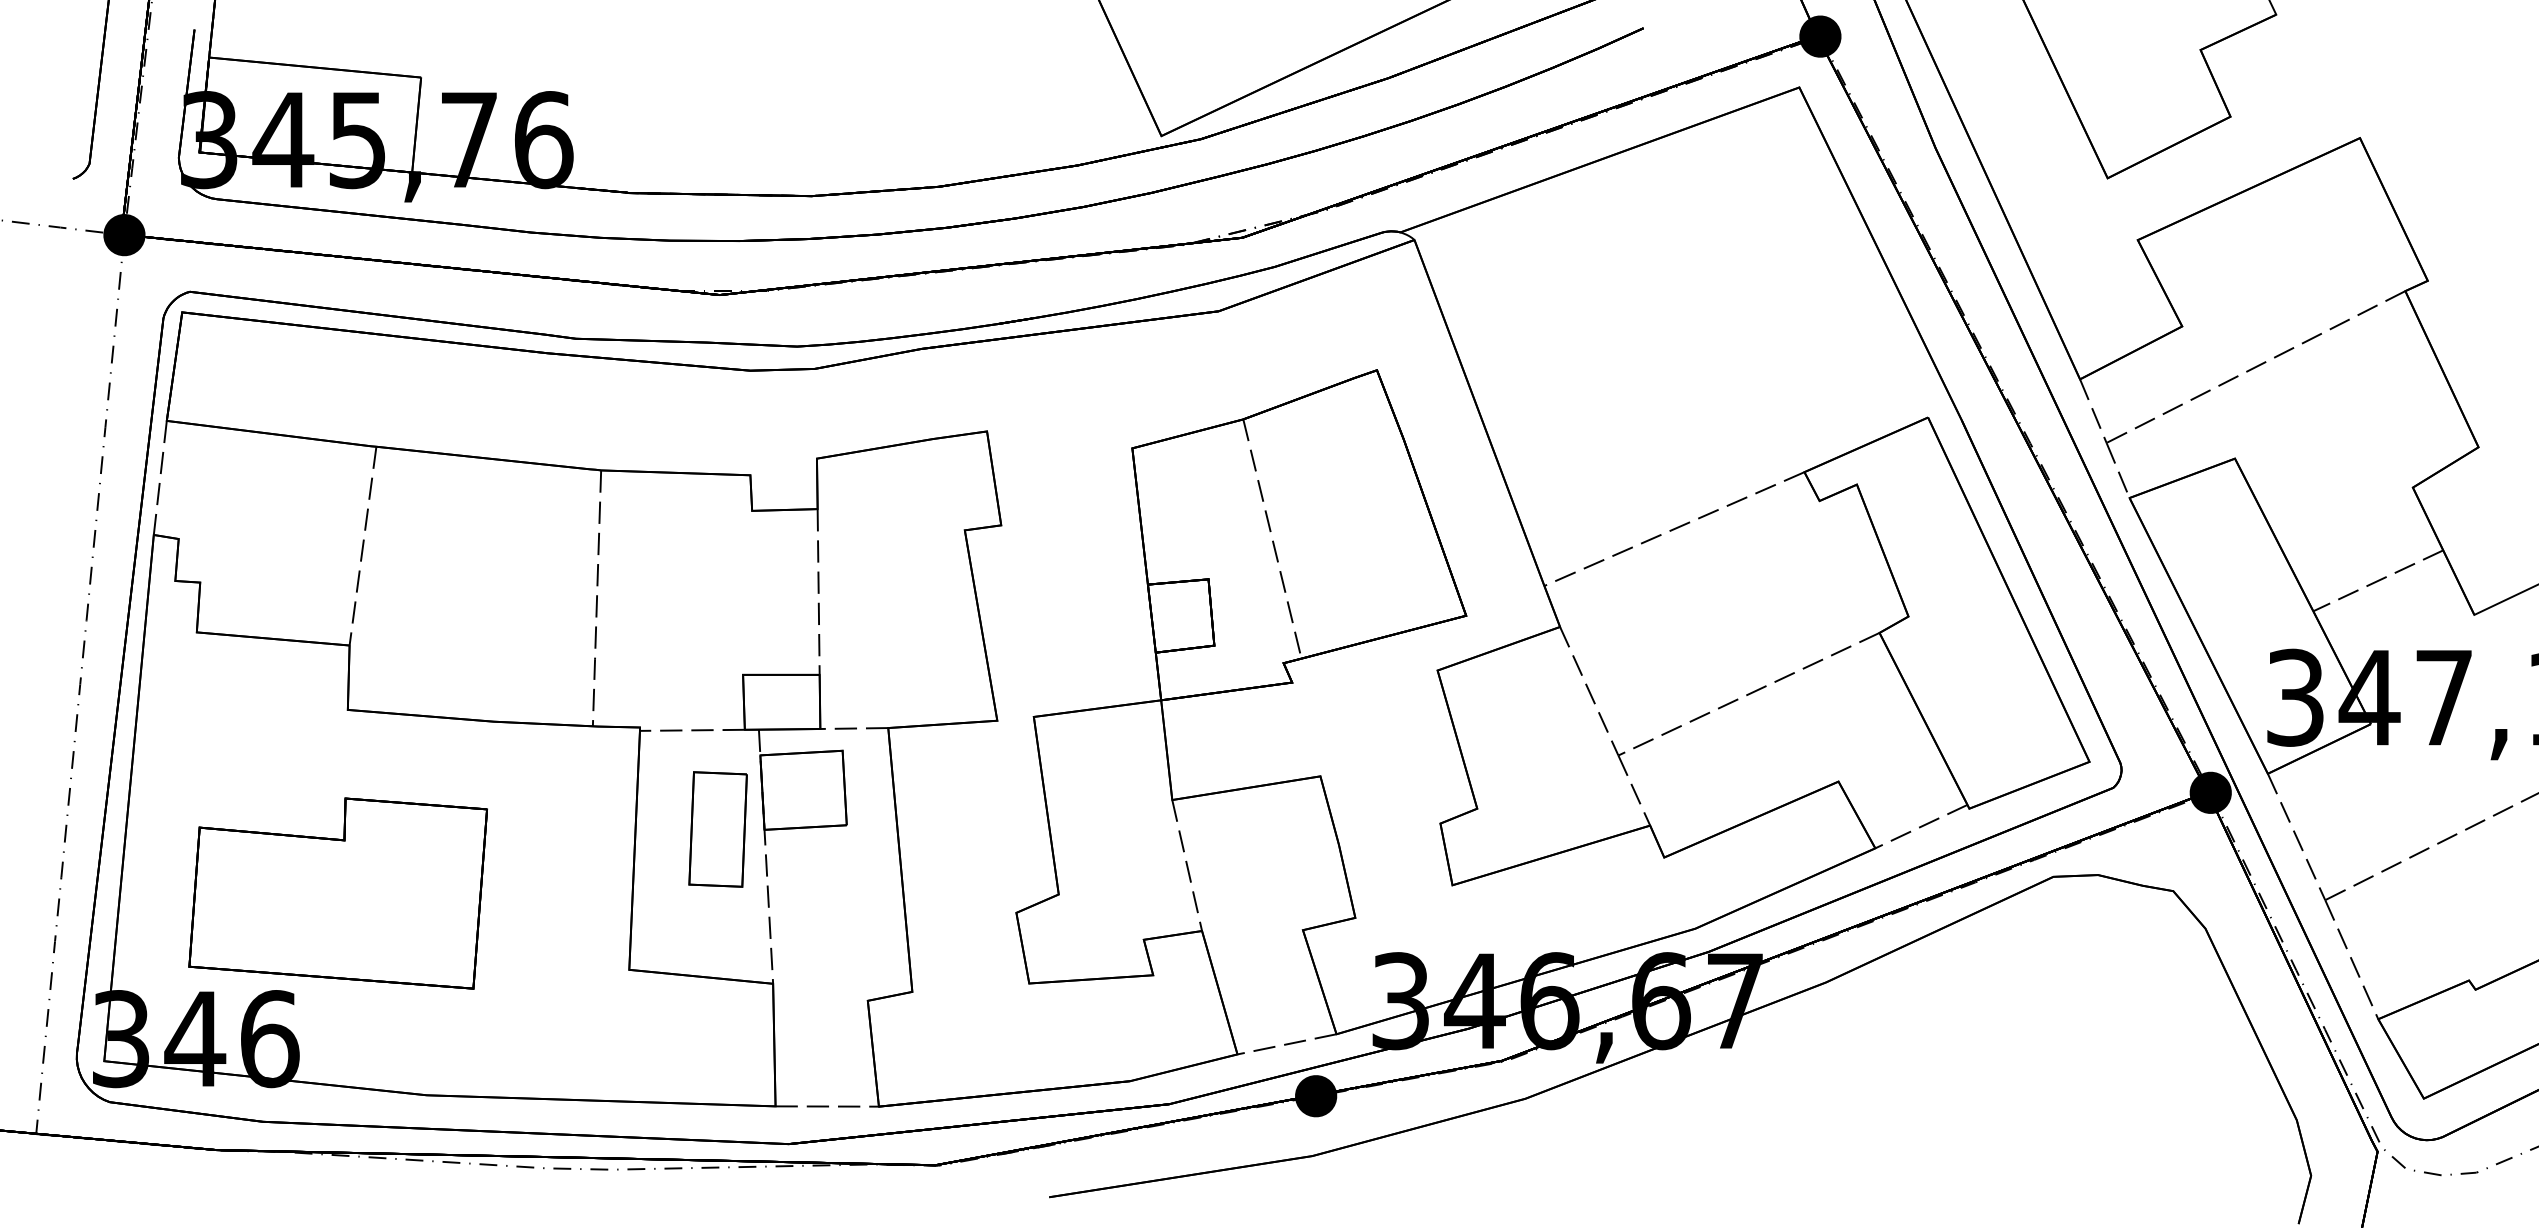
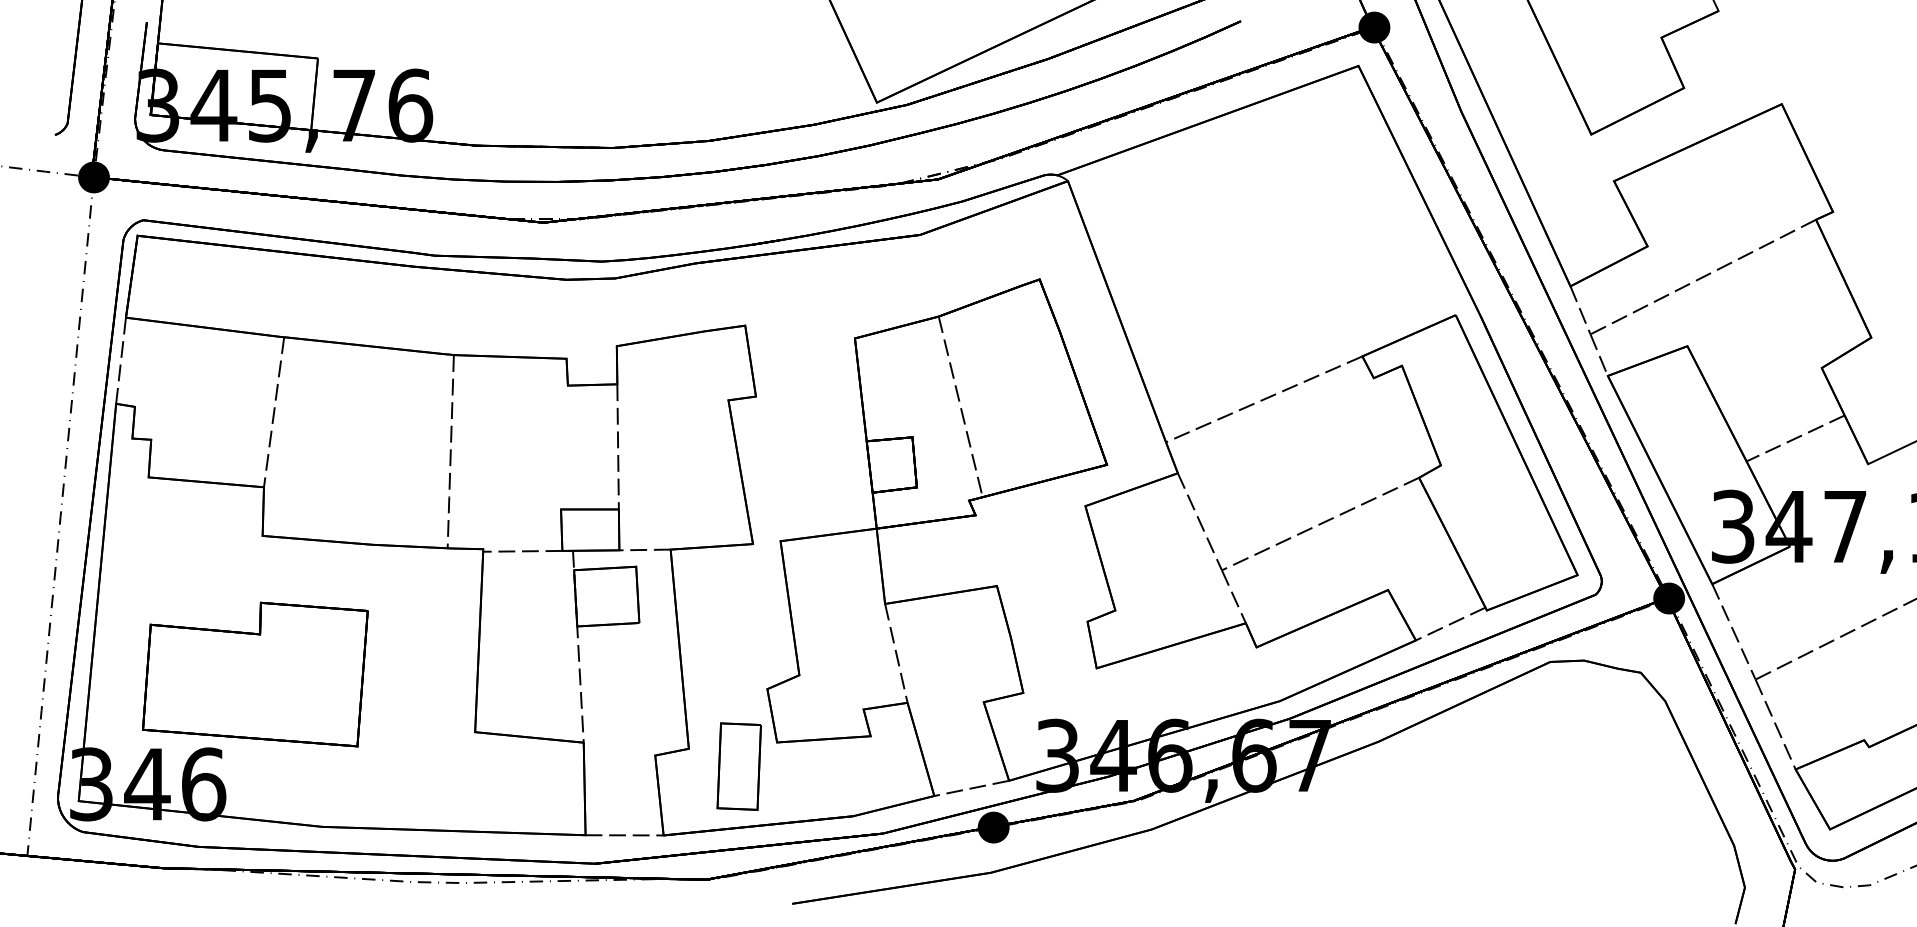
part: (717, 829) -> (738, 766), moved

